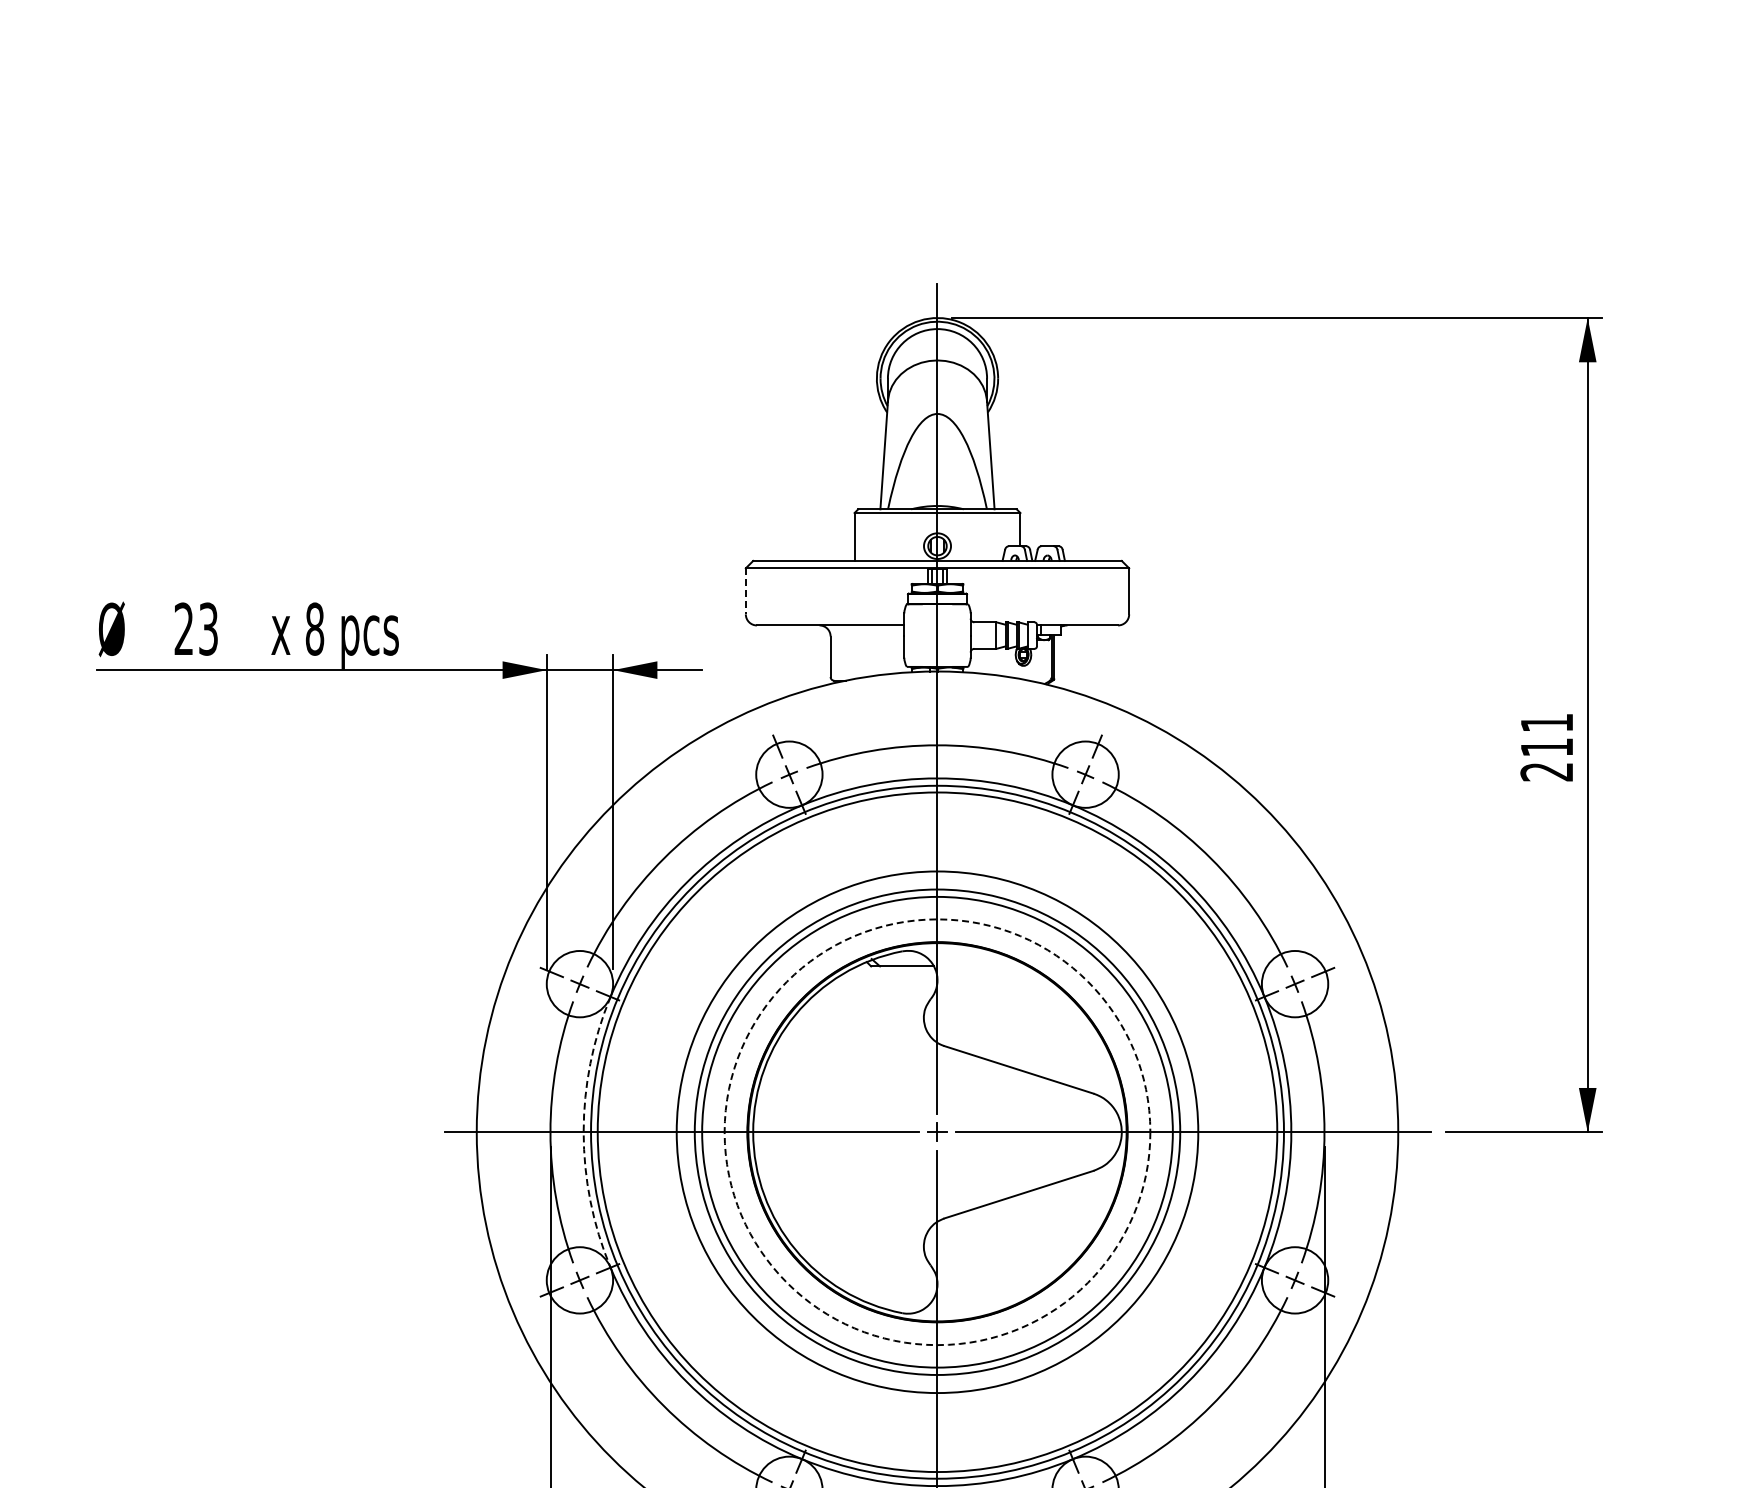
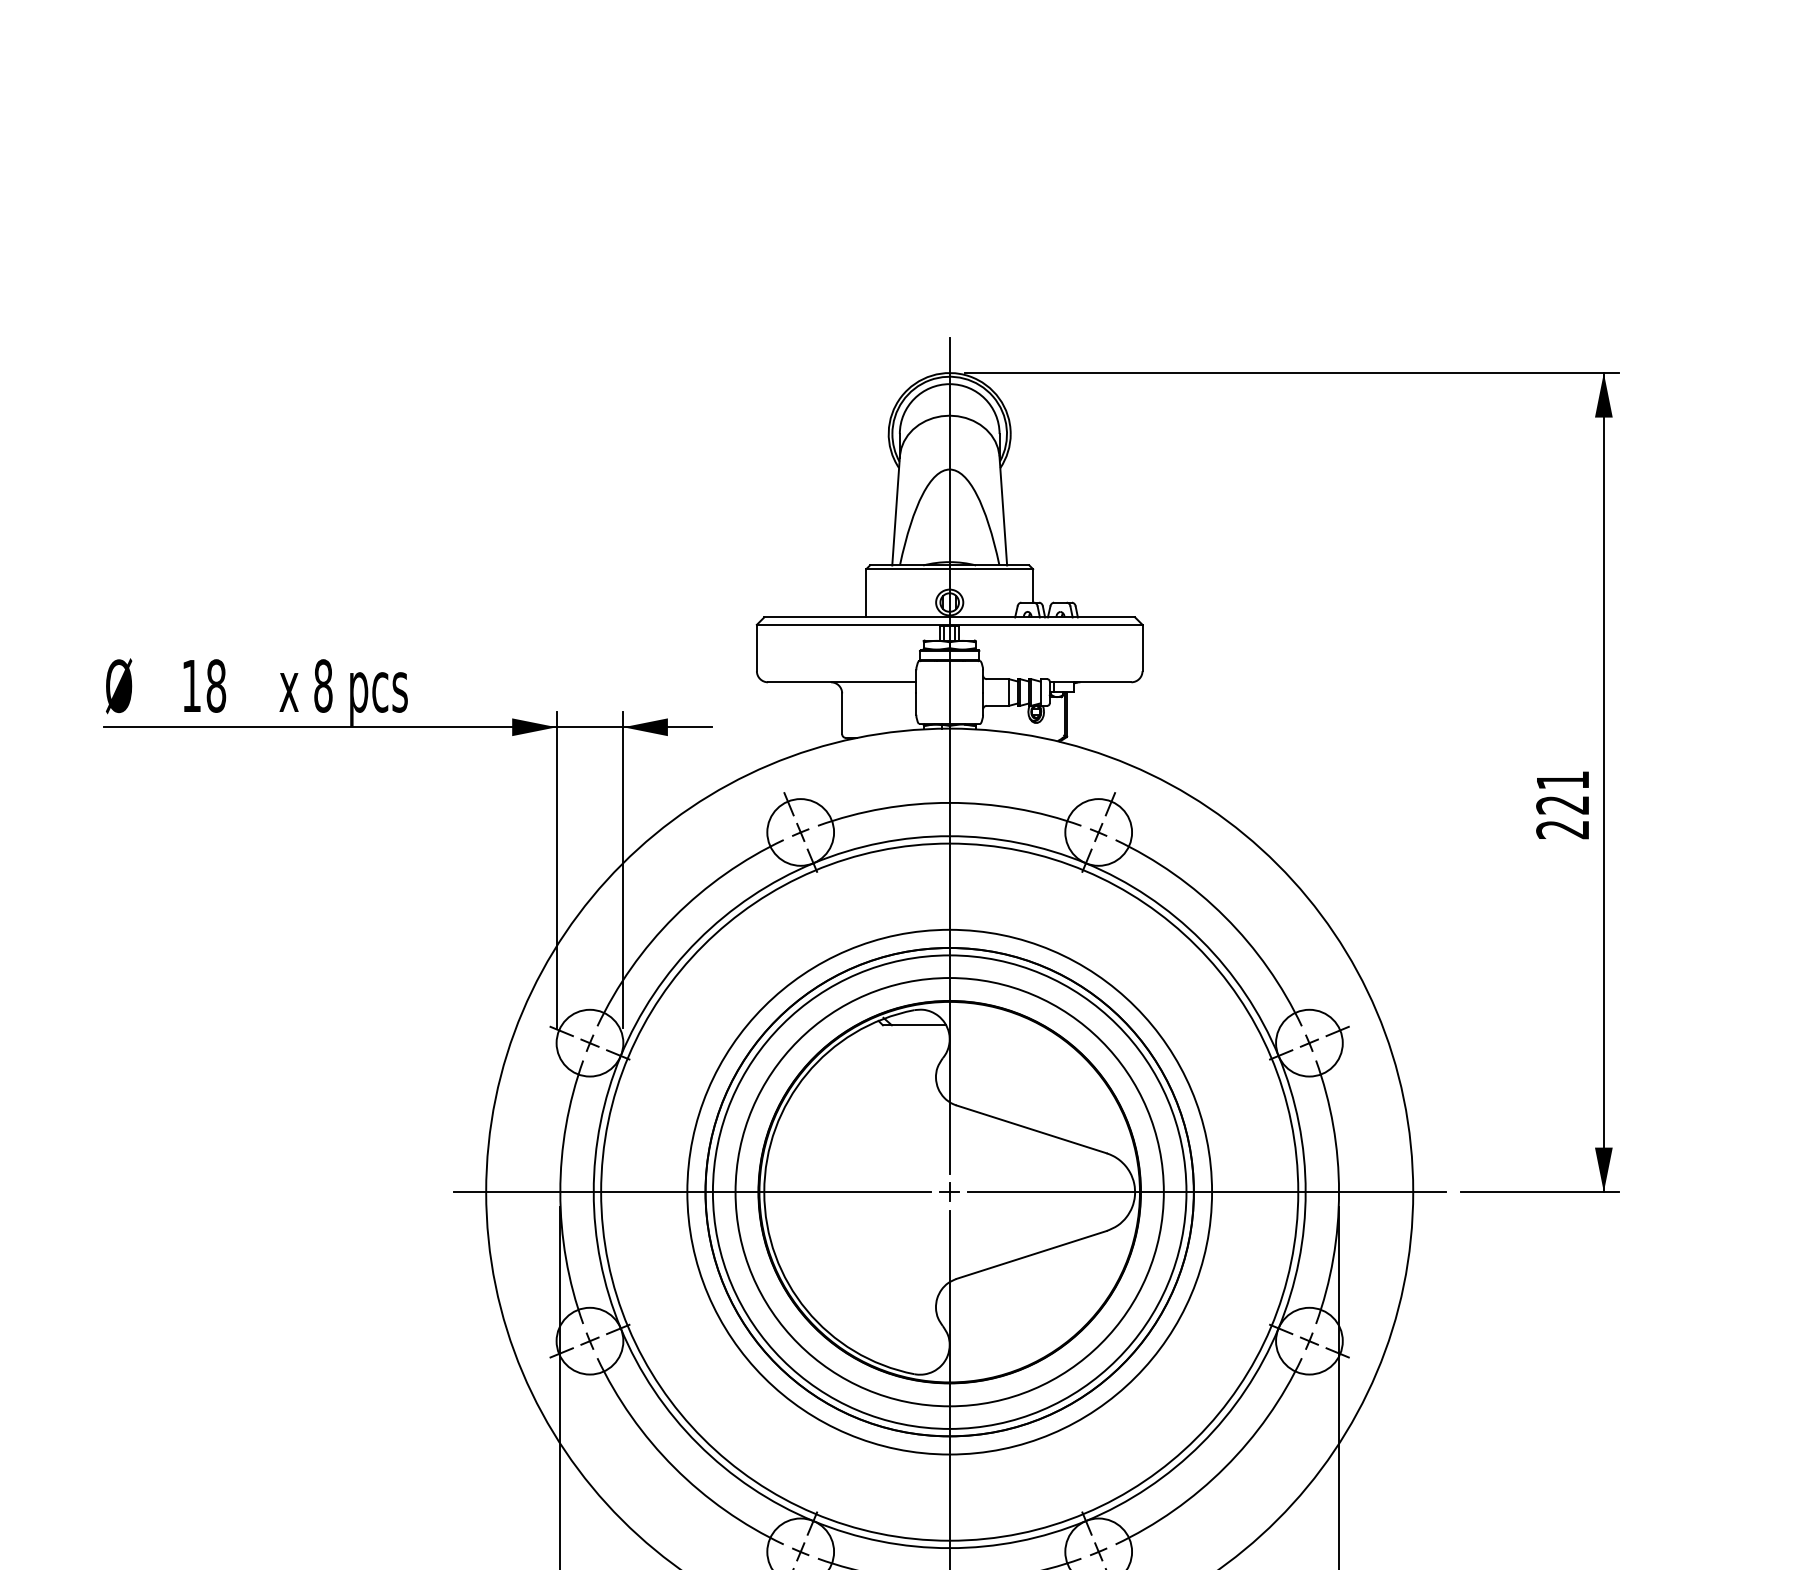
line: (745, 591) -> (756, 648), dashed -> solid
text: (196, 628) -> (204, 685), 23 -> 18
text: (1546, 747) -> (1562, 805), 211 -> 221
arc: (583, 1132) -> (593, 1192), dashed -> solid
circle: (937, 1132) -> (949, 1192), dashed -> solid
circle: (937, 1132) -> (949, 1192), size x0.71

